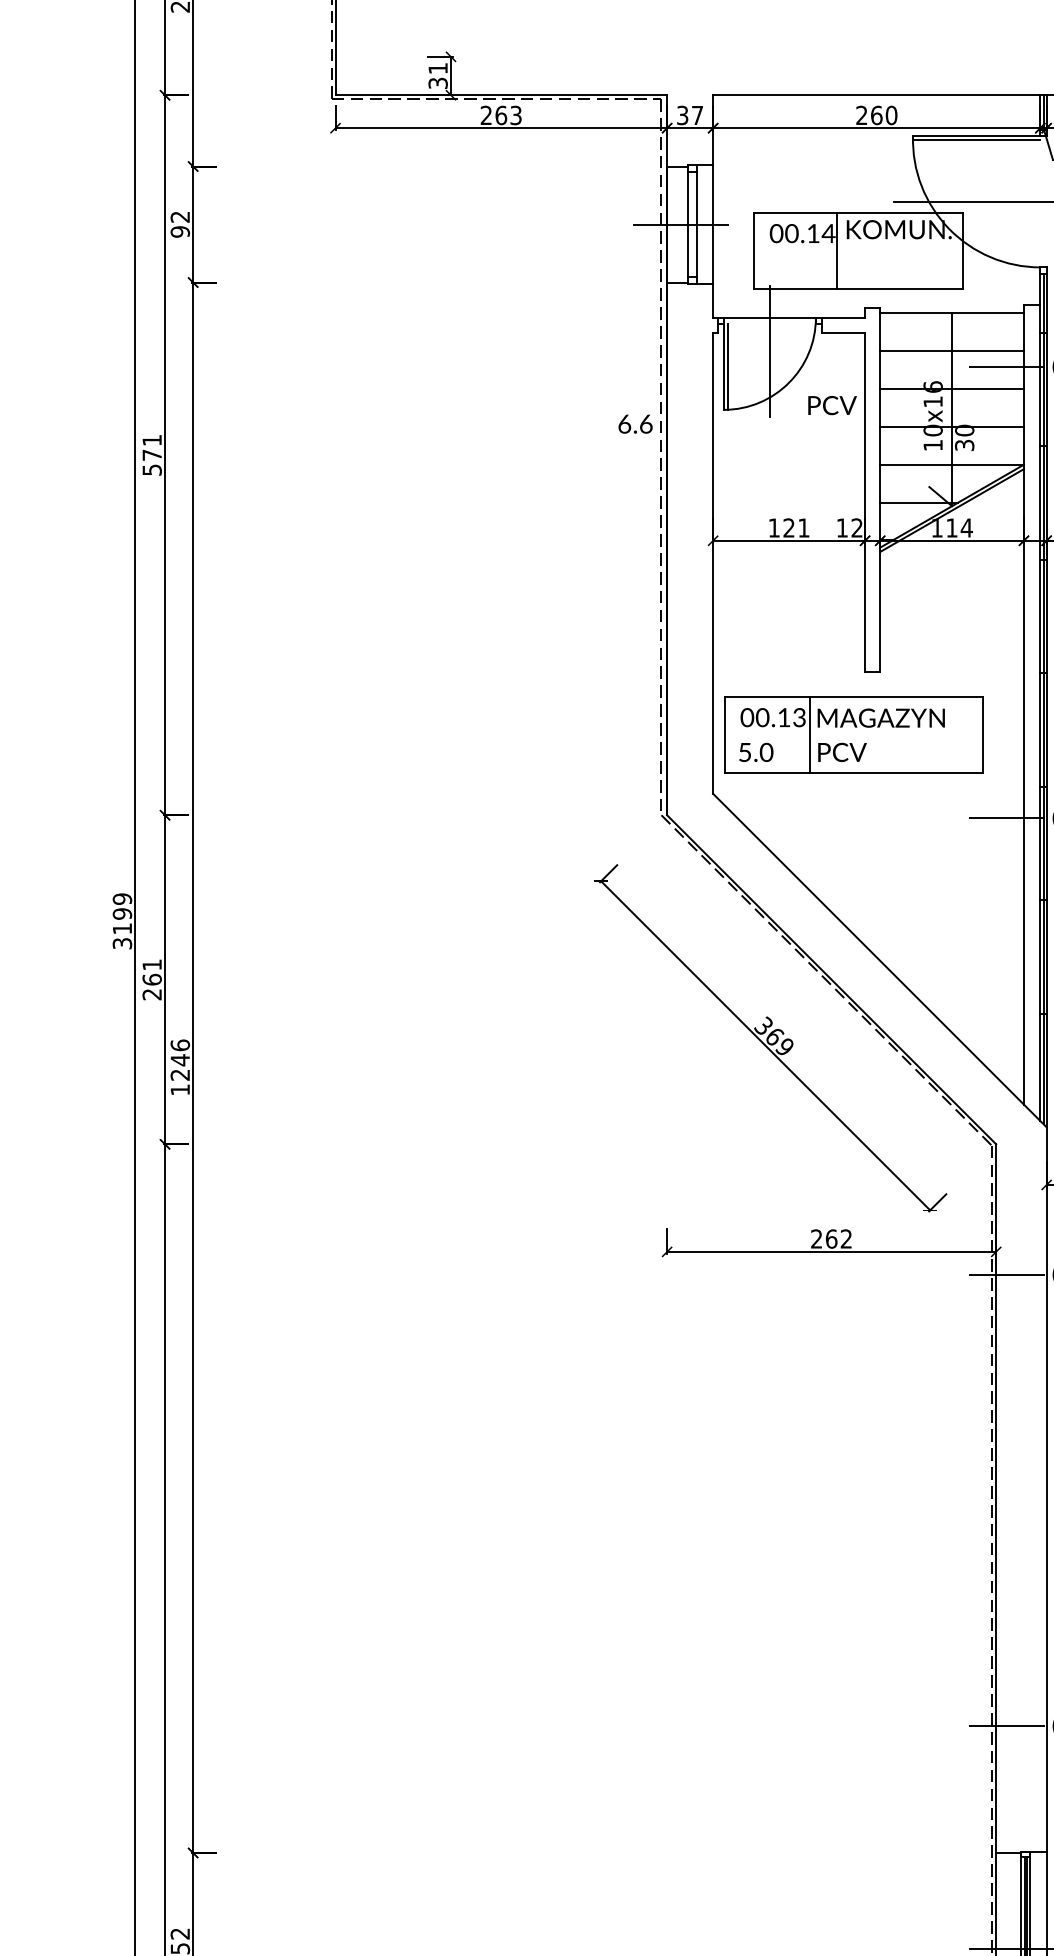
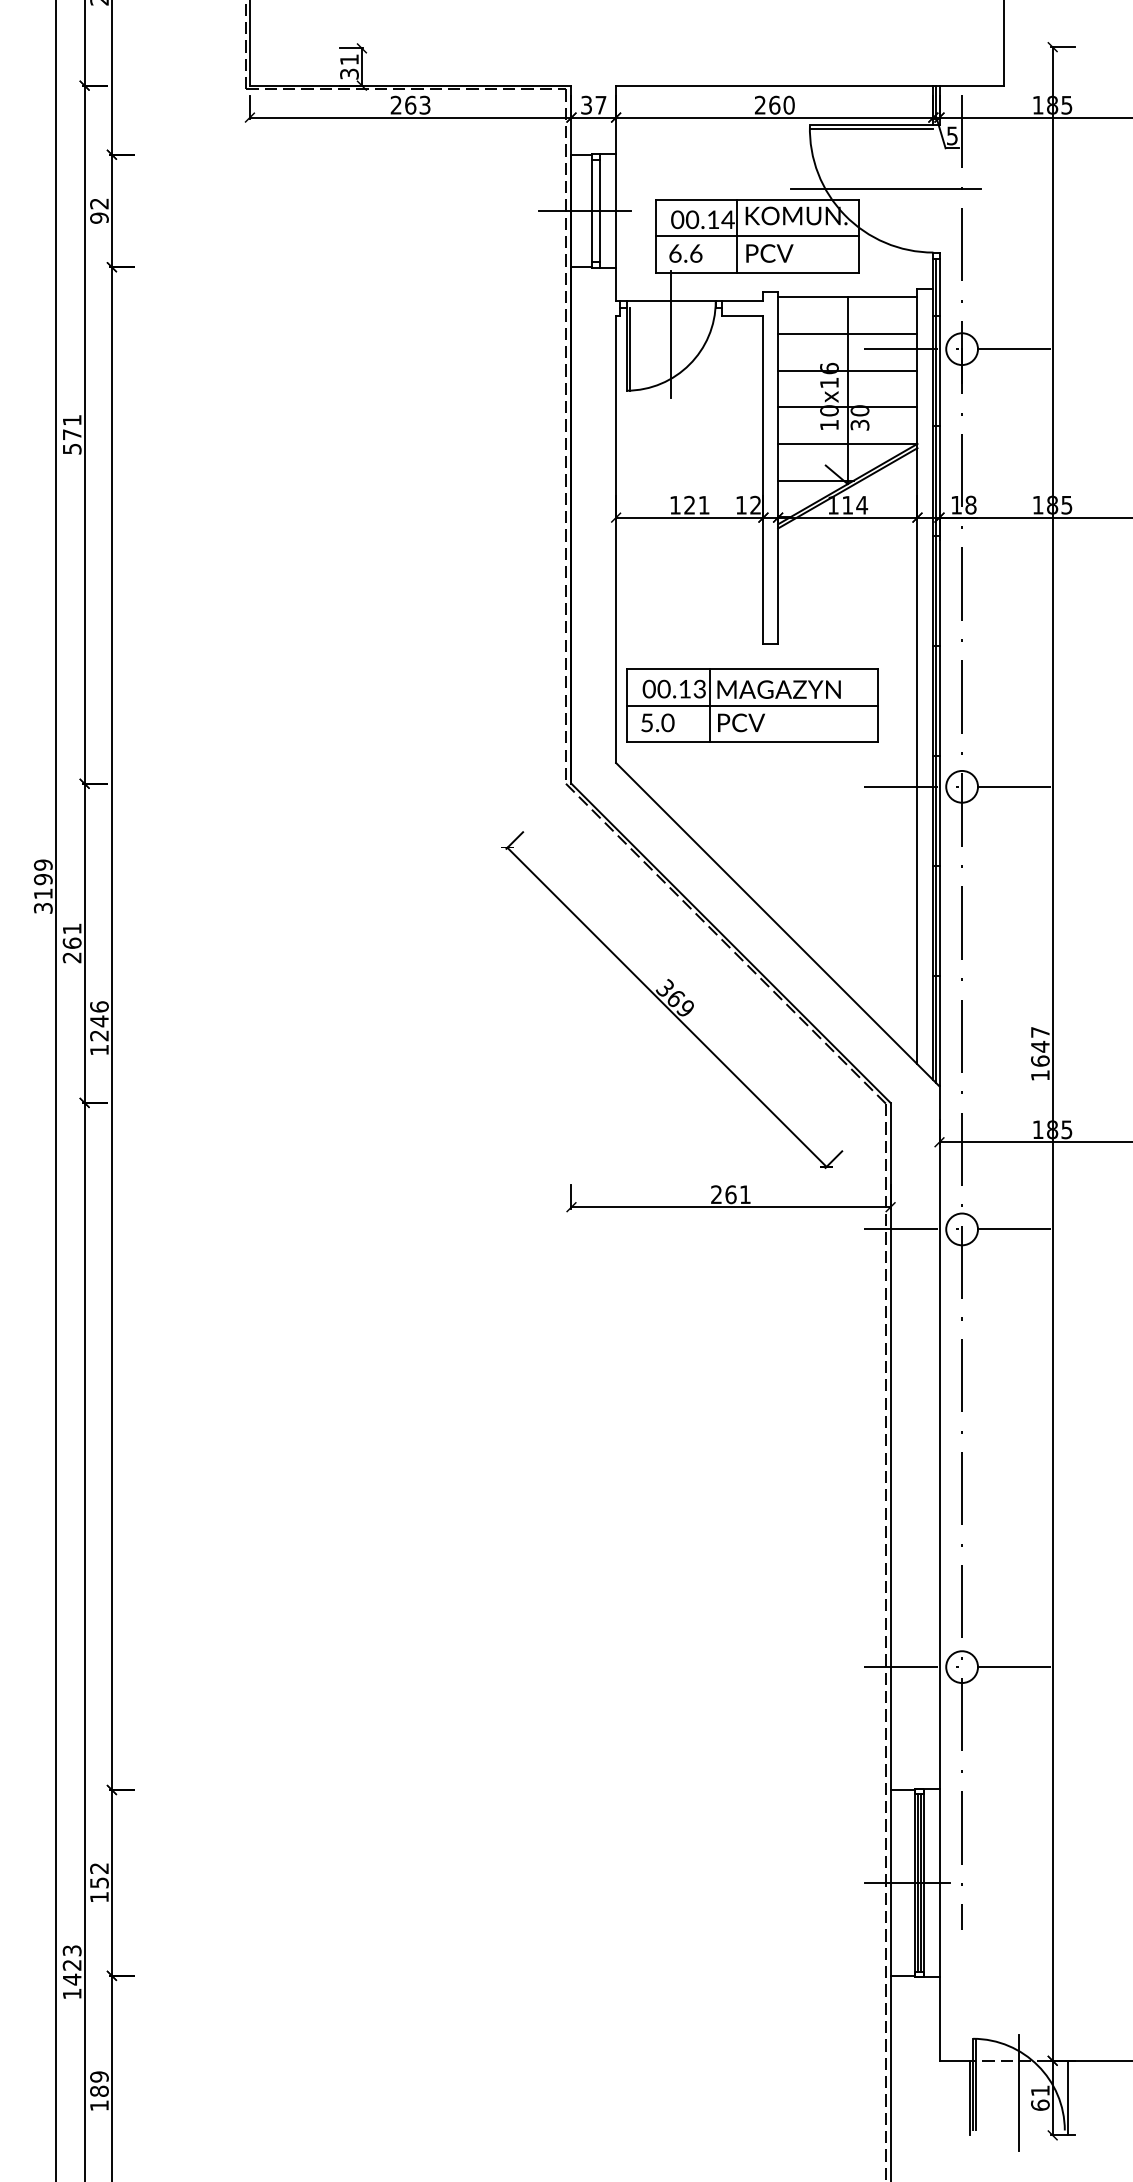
line: (857, 250) -> (756, 236), added
text: (832, 405) -> (769, 253), moved
text: (635, 424) -> (685, 253), moved
line: (853, 734) -> (752, 705), added
text: (846, 1238) -> (745, 1194), 262 -> 261

